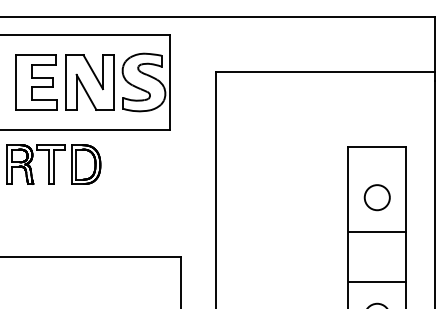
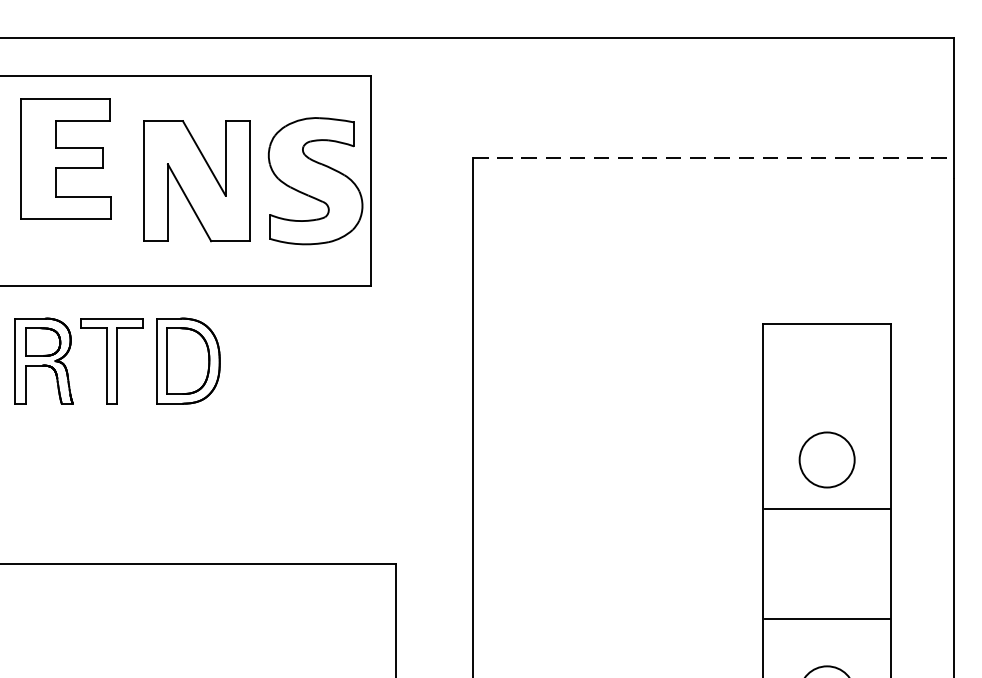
line: (325, 72) -> (713, 159), solid -> dashed
part: (36, 82) -> (66, 159), moved
circle: (376, 197) -> (825, 459), moved

